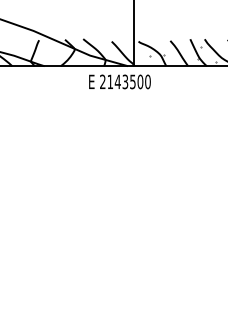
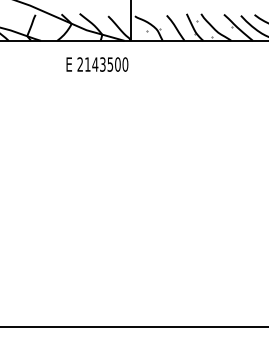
text: (120, 81) -> (97, 64), moved

